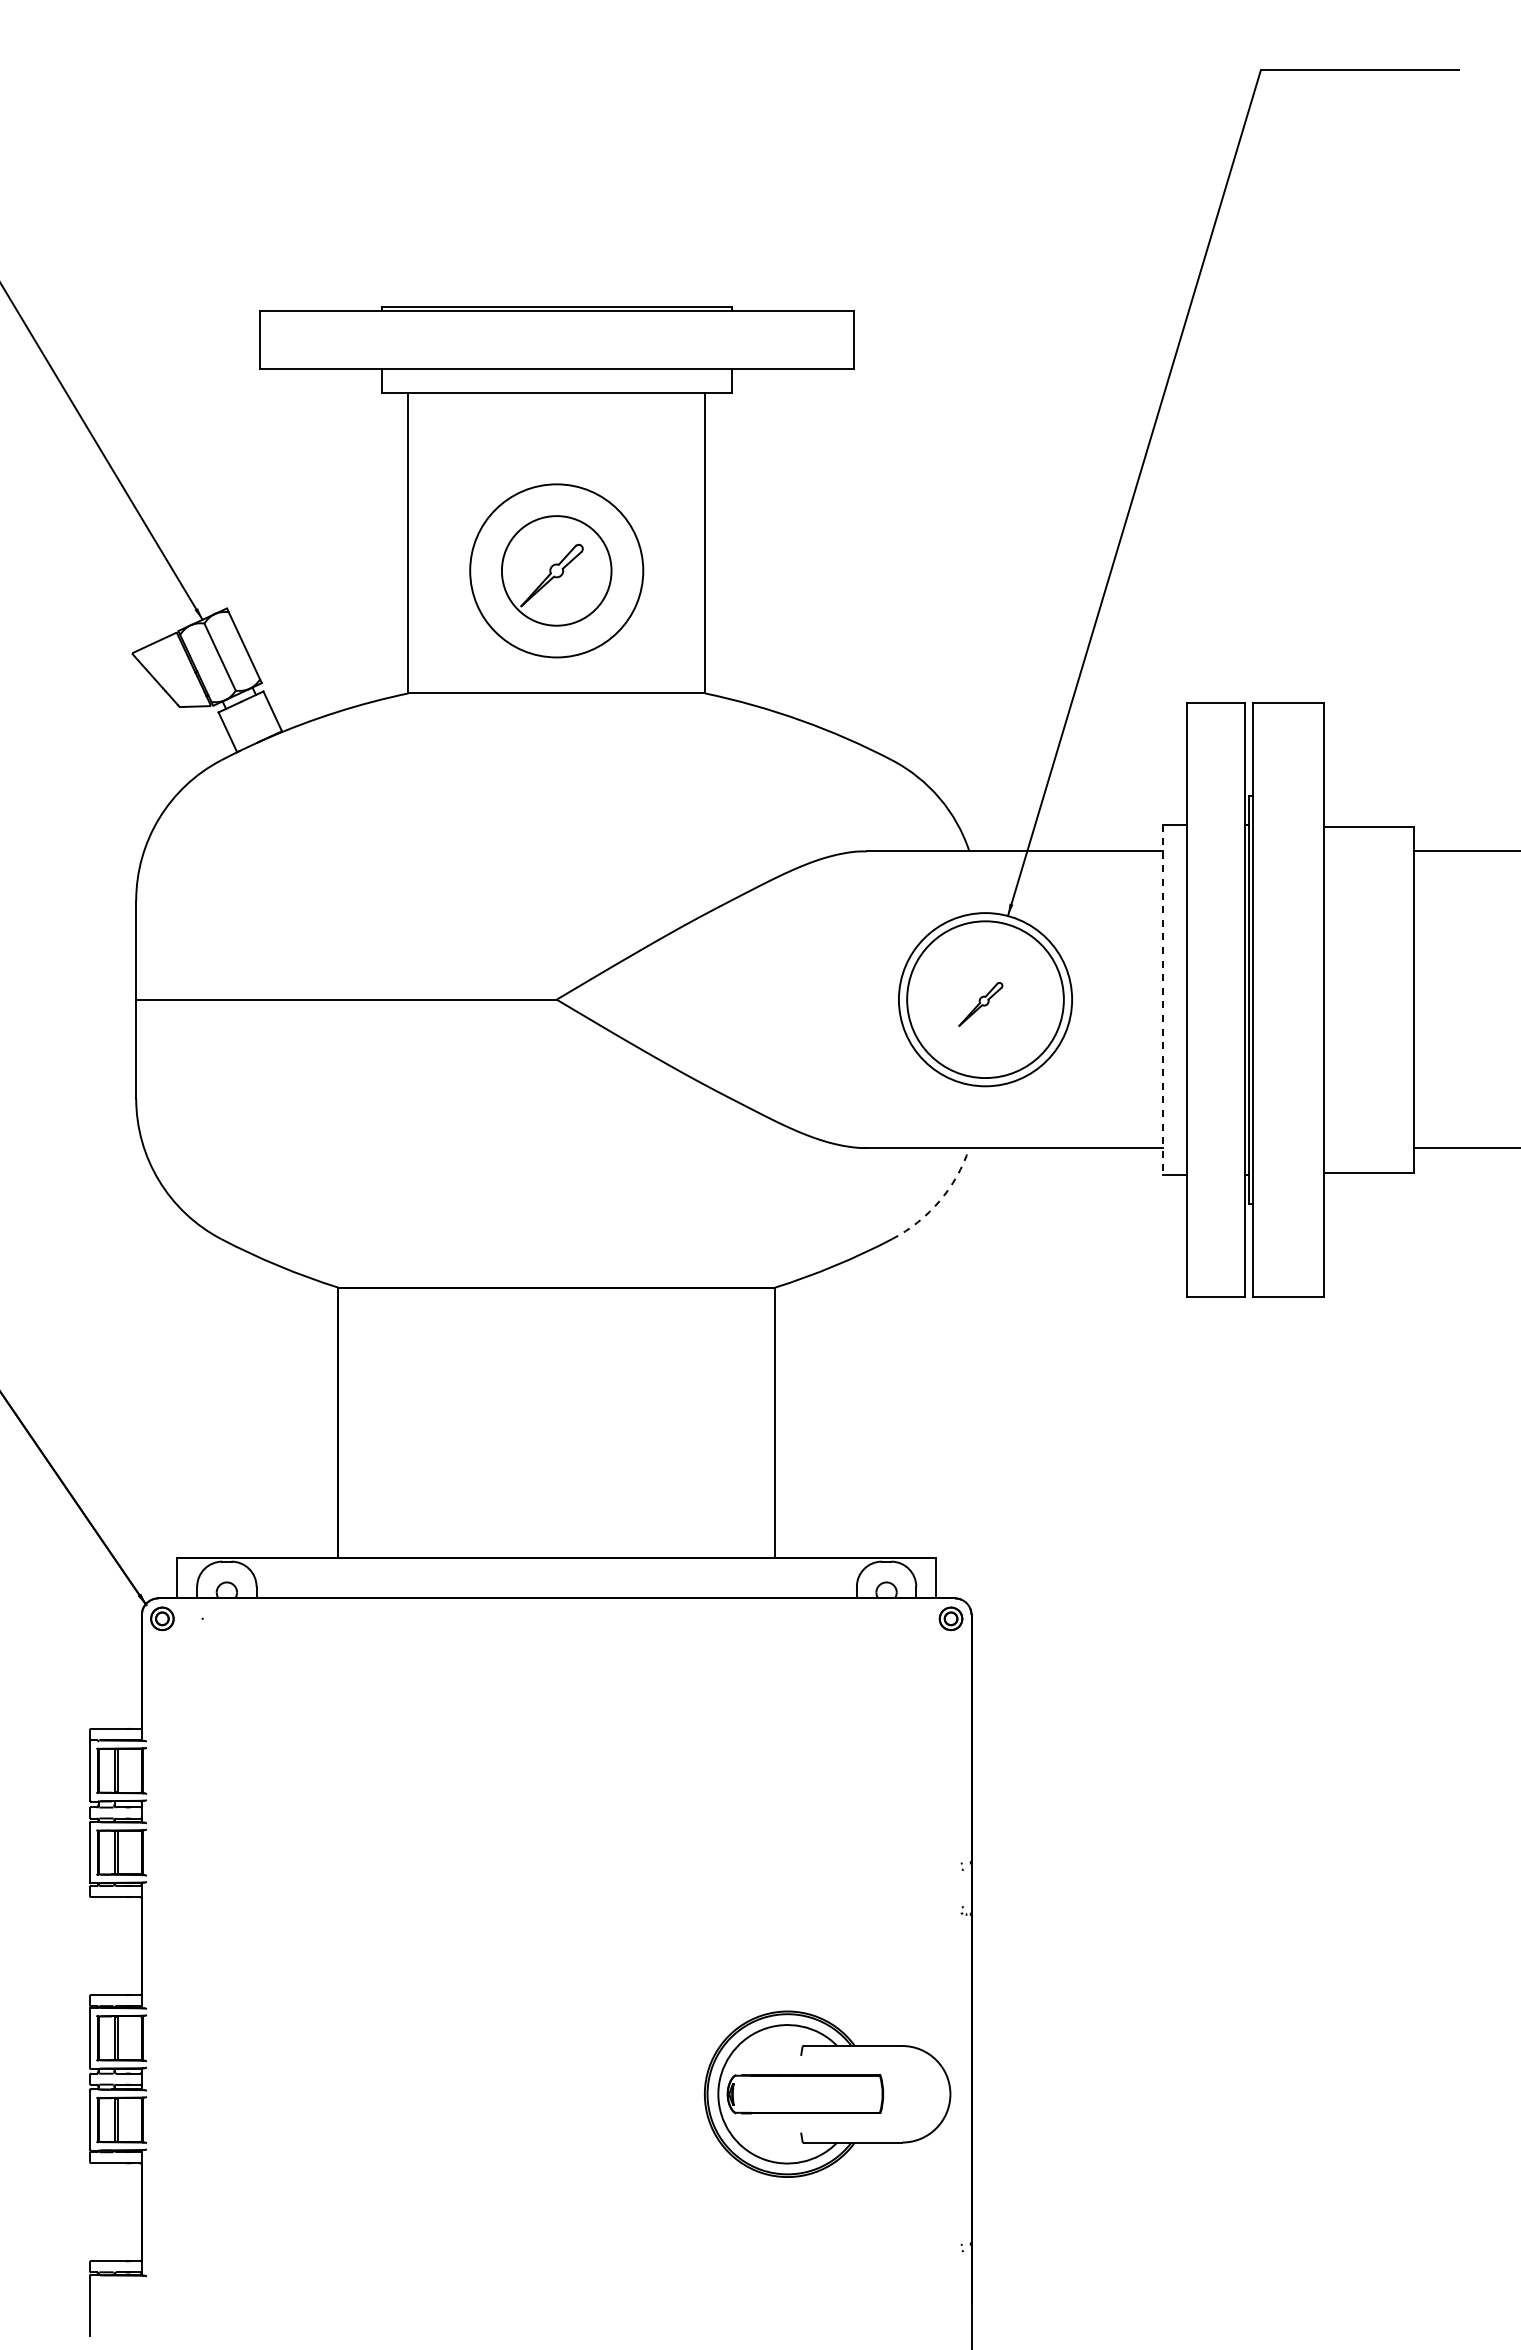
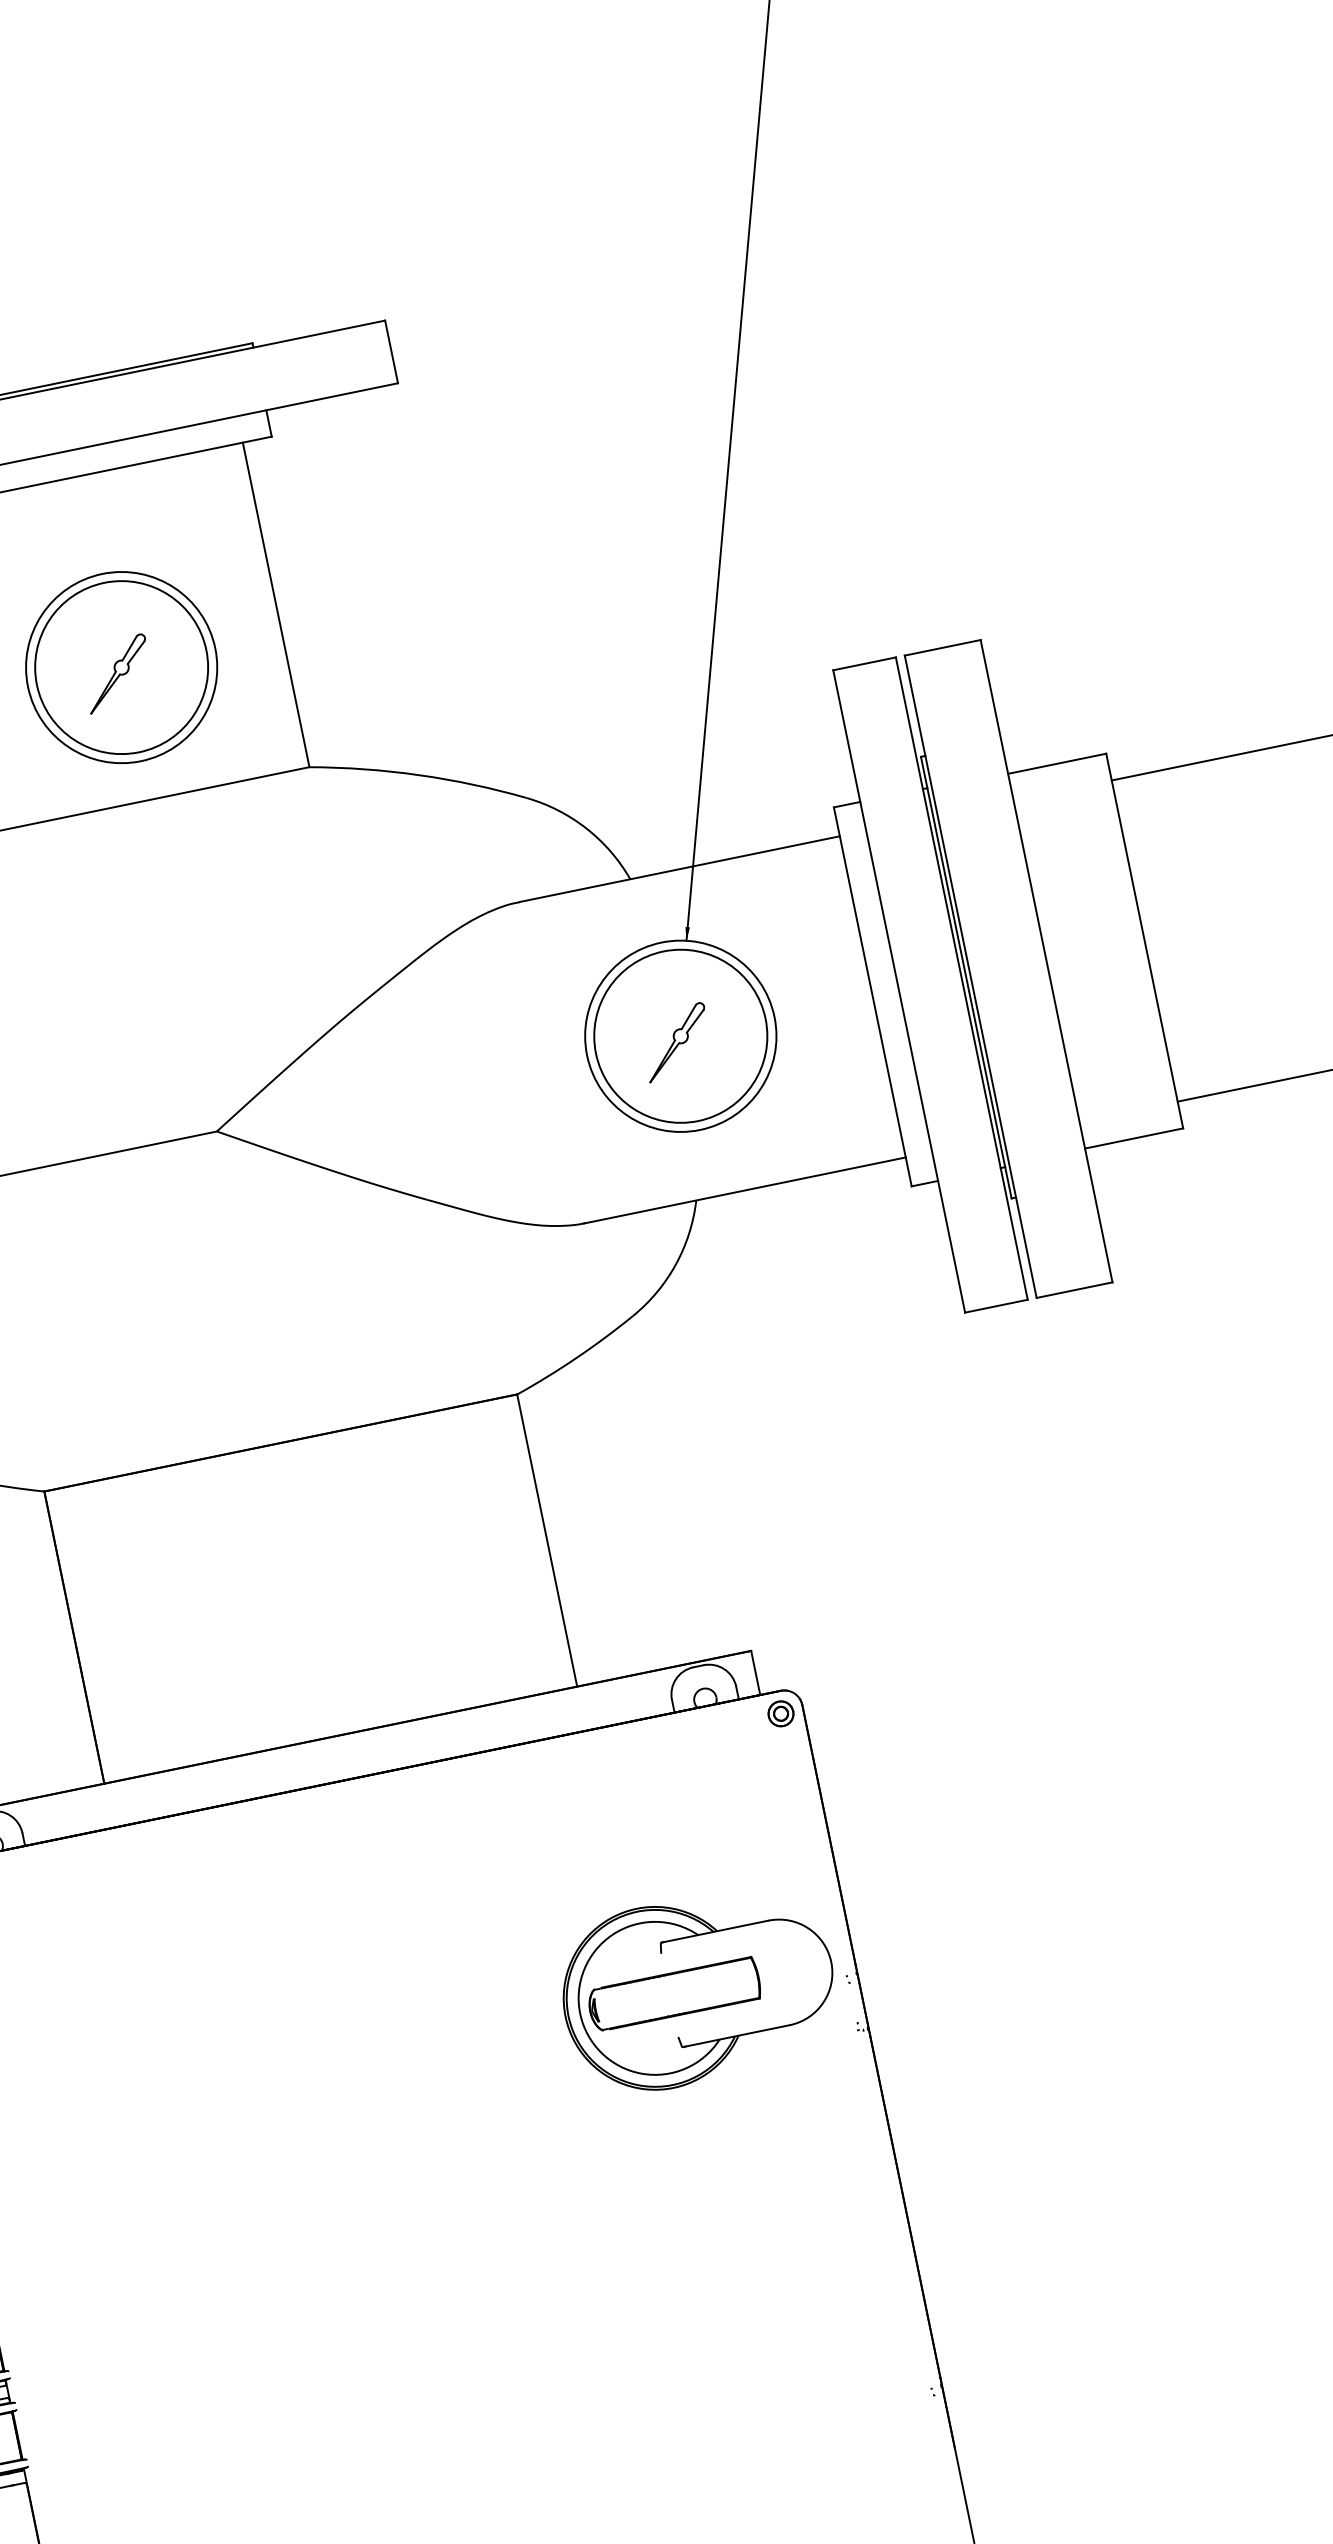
circle: (556, 570) -> (121, 667), size x1.43
line: (1162, 1000) -> (872, 997), dashed -> solid
part: (980, 1004) -> (676, 1042), size x1.43
arc: (939, 1201) -> (675, 1264), dashed -> solid
part: (827, 2093) -> (698, 1988), moved

